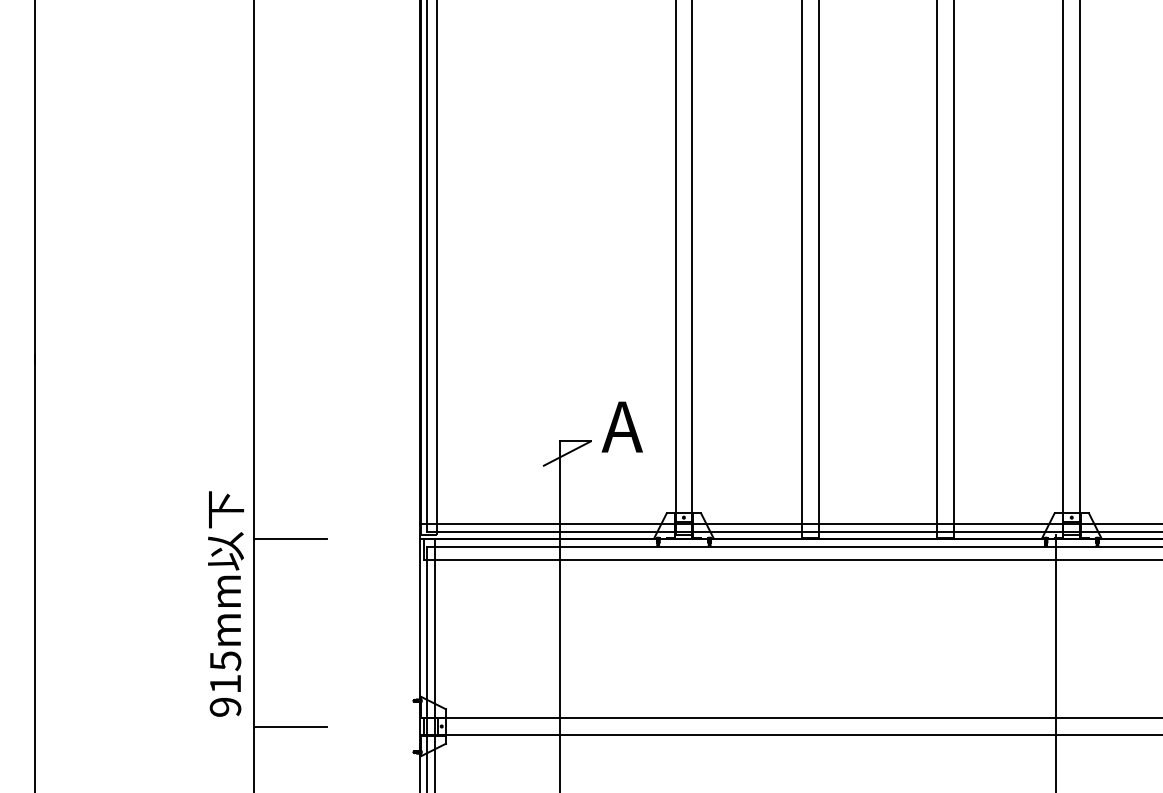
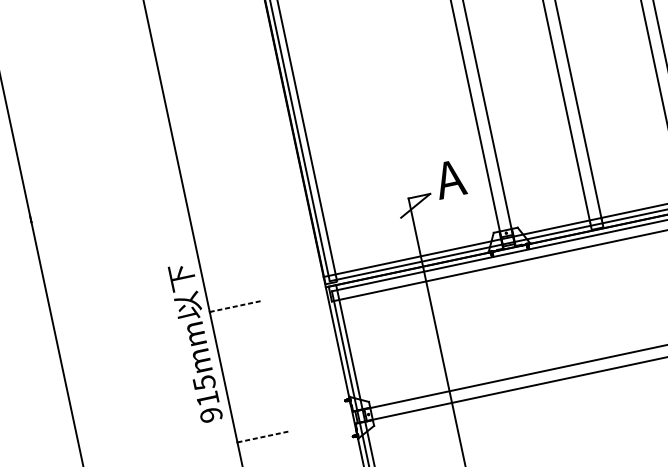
line: (290, 539) -> (235, 306), solid -> dashed
text: (225, 603) -> (195, 342), moved
line: (290, 726) -> (263, 436), solid -> dashed

